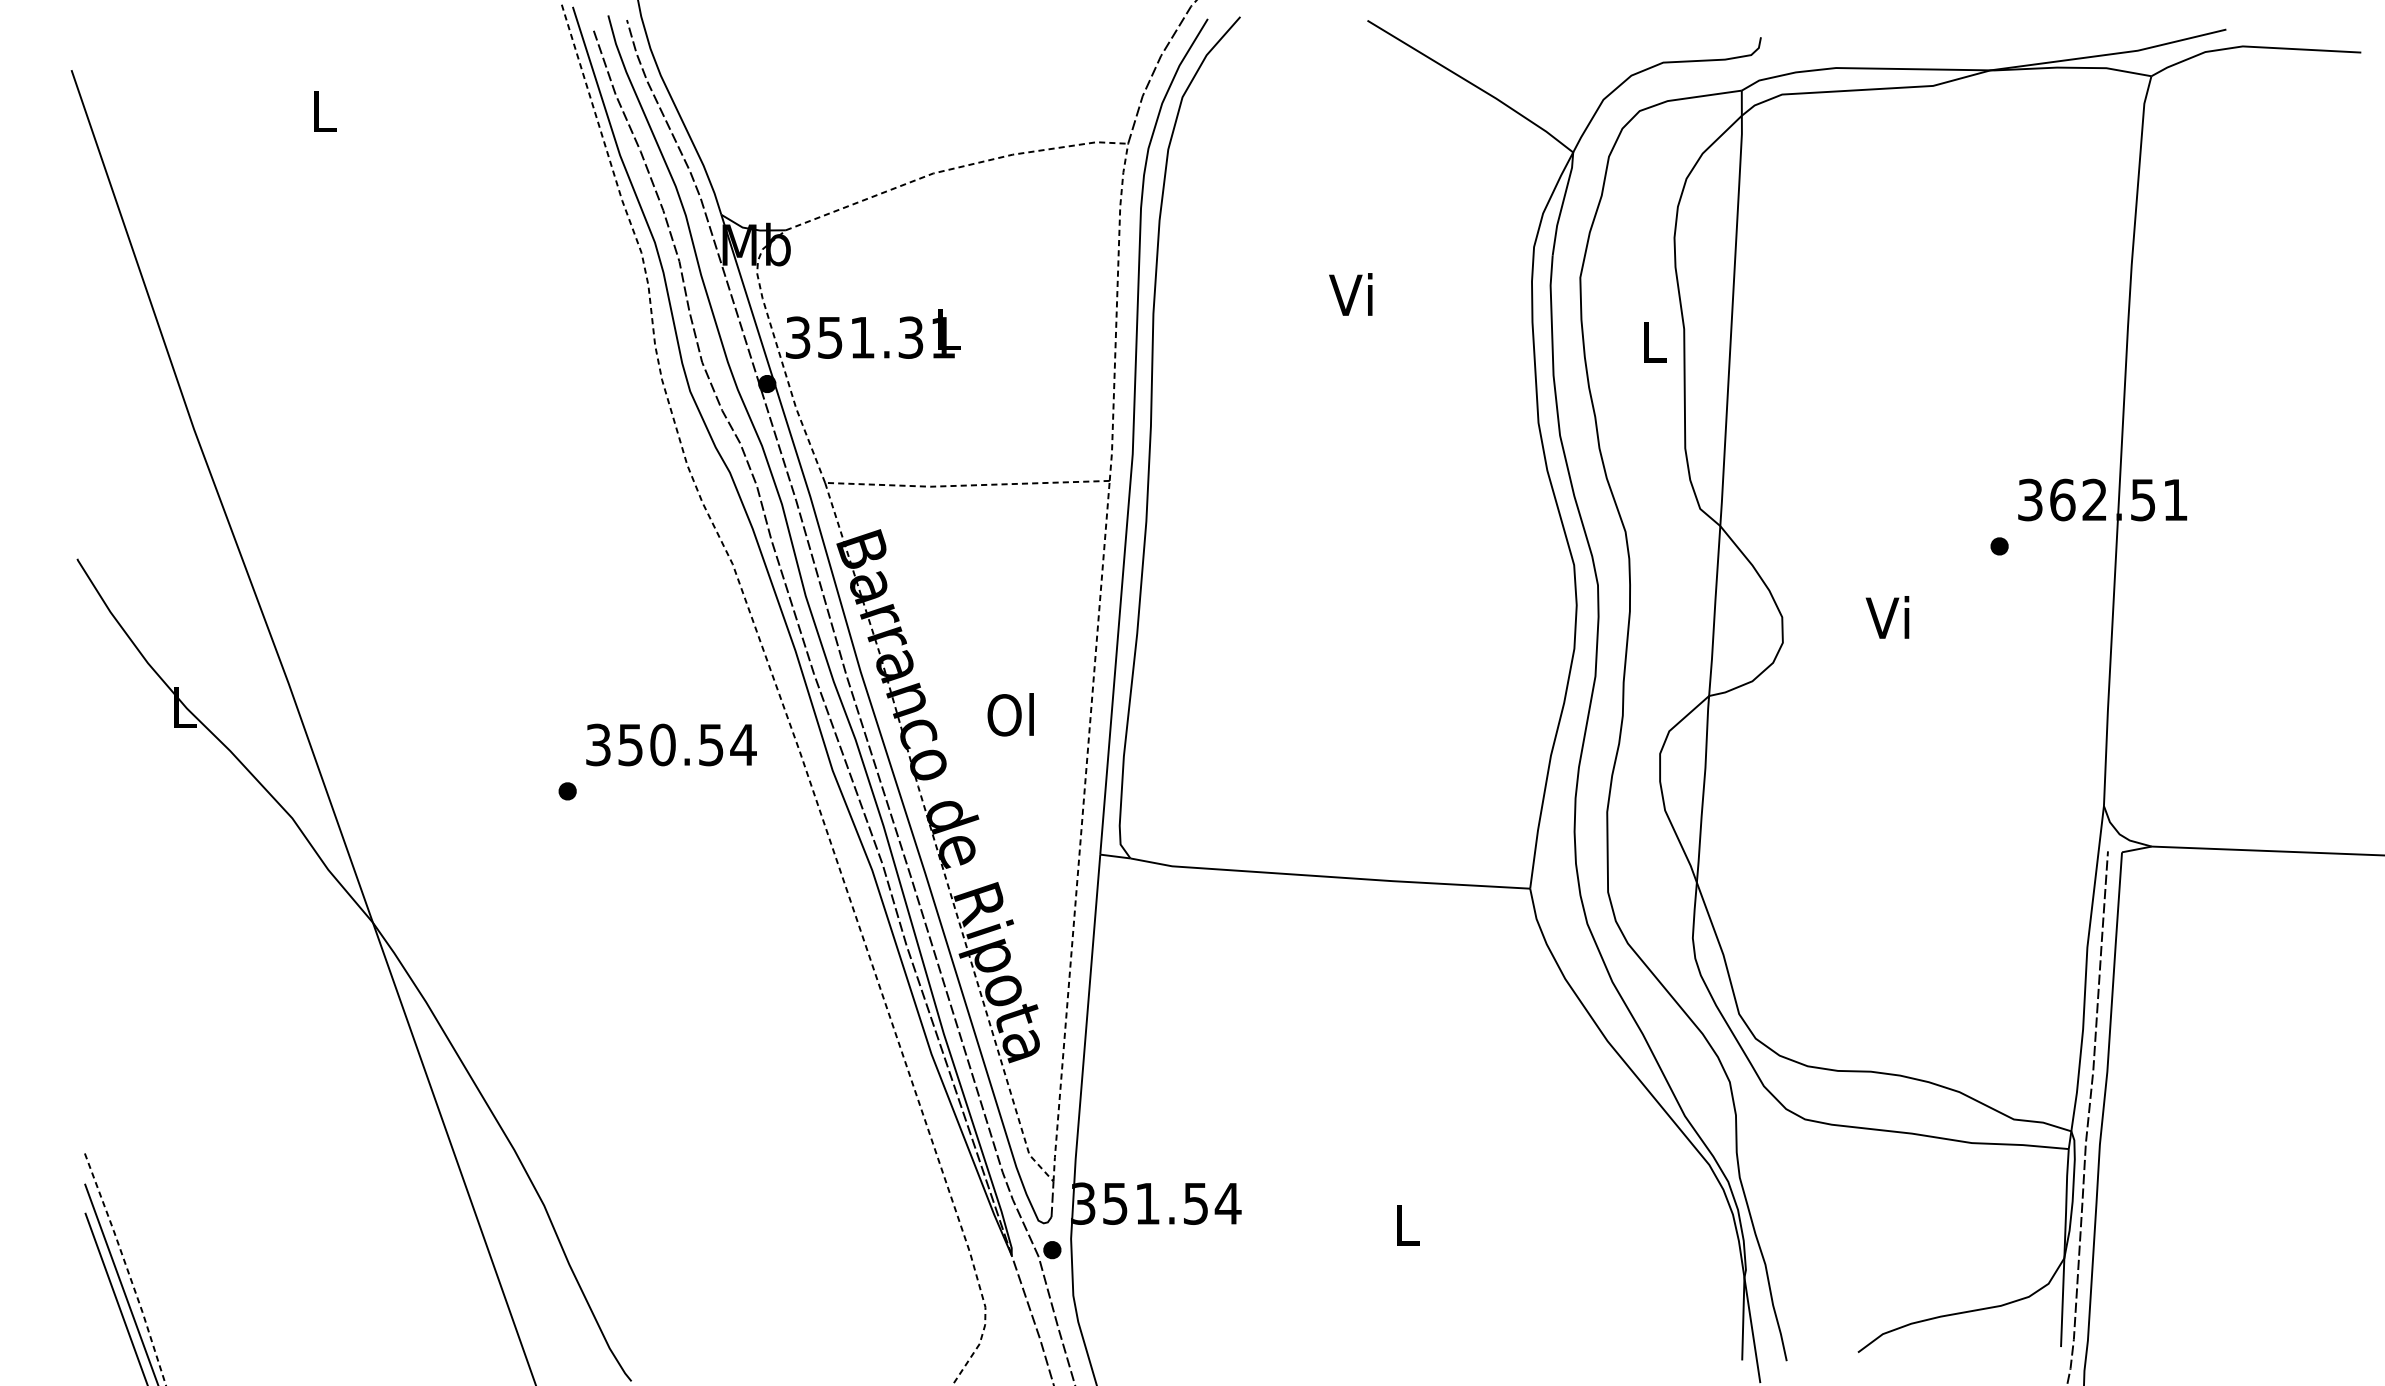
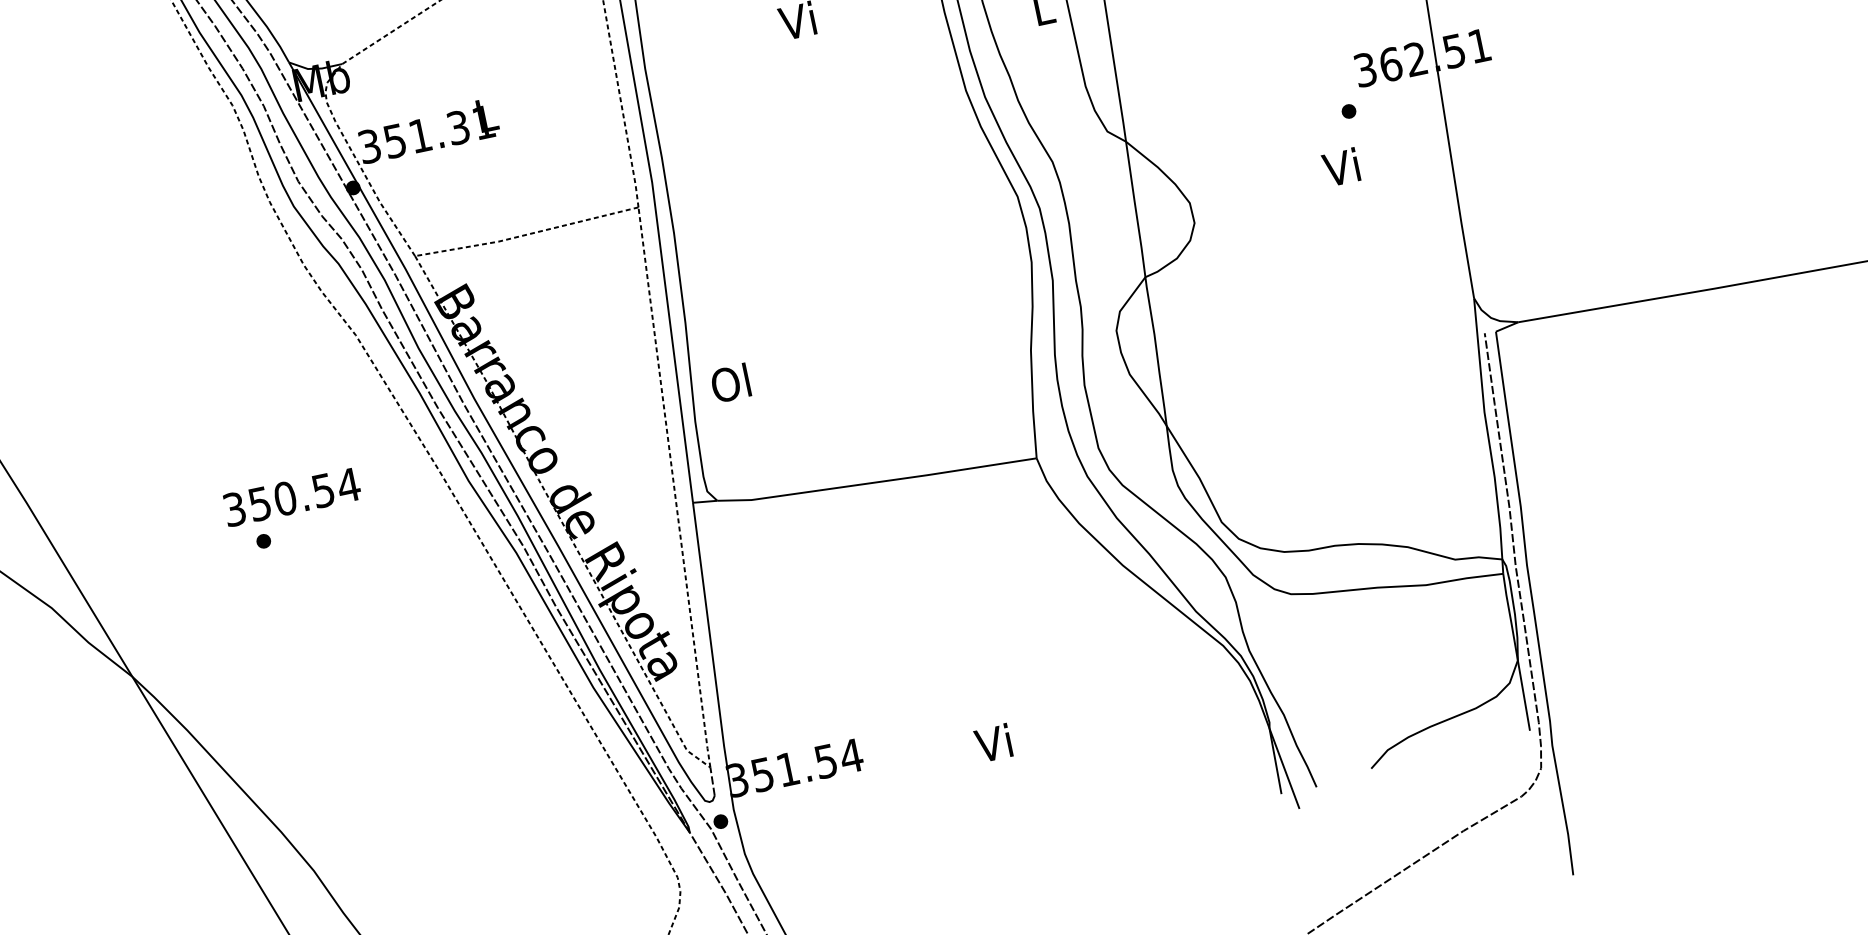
text: (1887, 617) -> (1341, 167), moved
text: (1010, 714) -> (730, 383), moved
text: (671, 744) -> (292, 496), moved
text: (1403, 1224) -> (992, 743), L -> Vi

